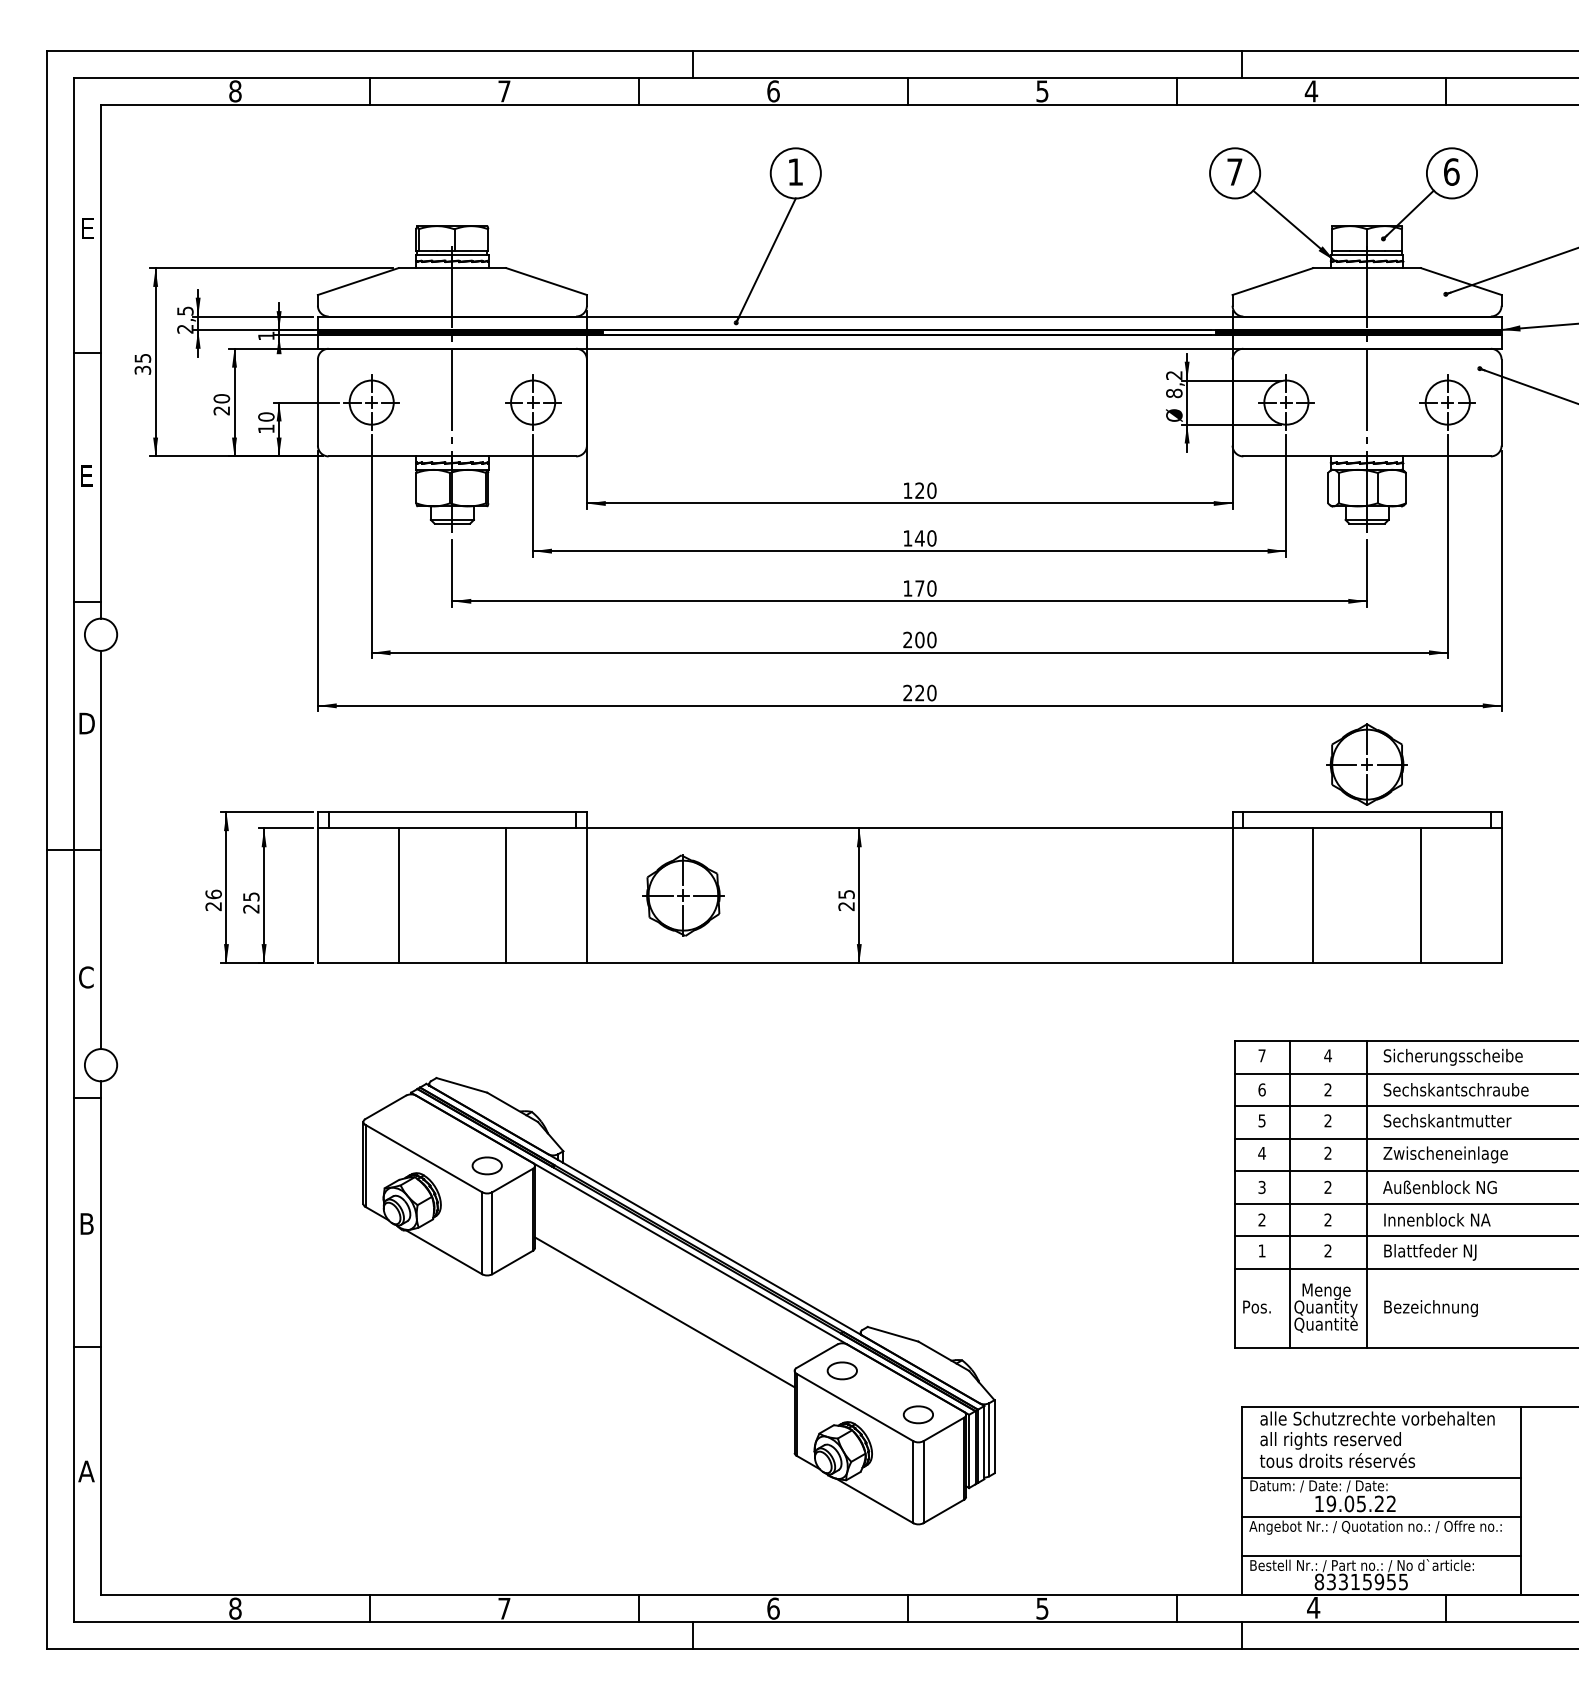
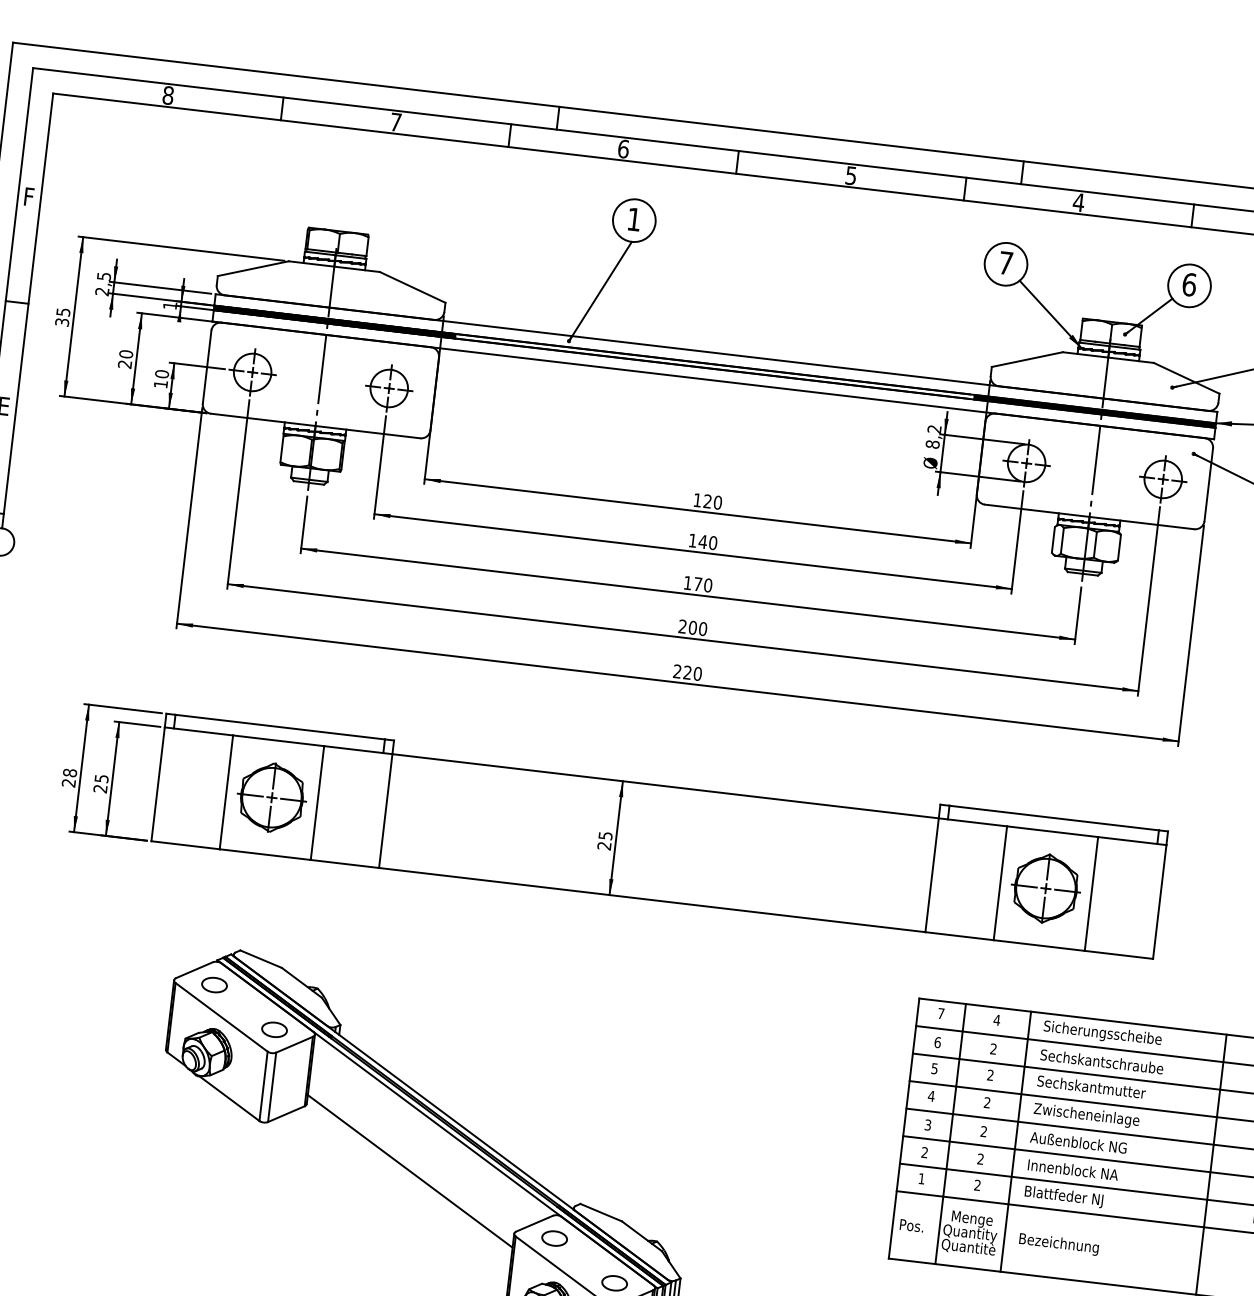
text: (88, 228) -> (30, 196), E -> F
part: (1366, 764) -> (1045, 888), moved
text: (213, 894) -> (69, 772), 26 -> 28
part: (683, 895) -> (272, 797), moved
part: (410, 1121) -> (214, 984), added

